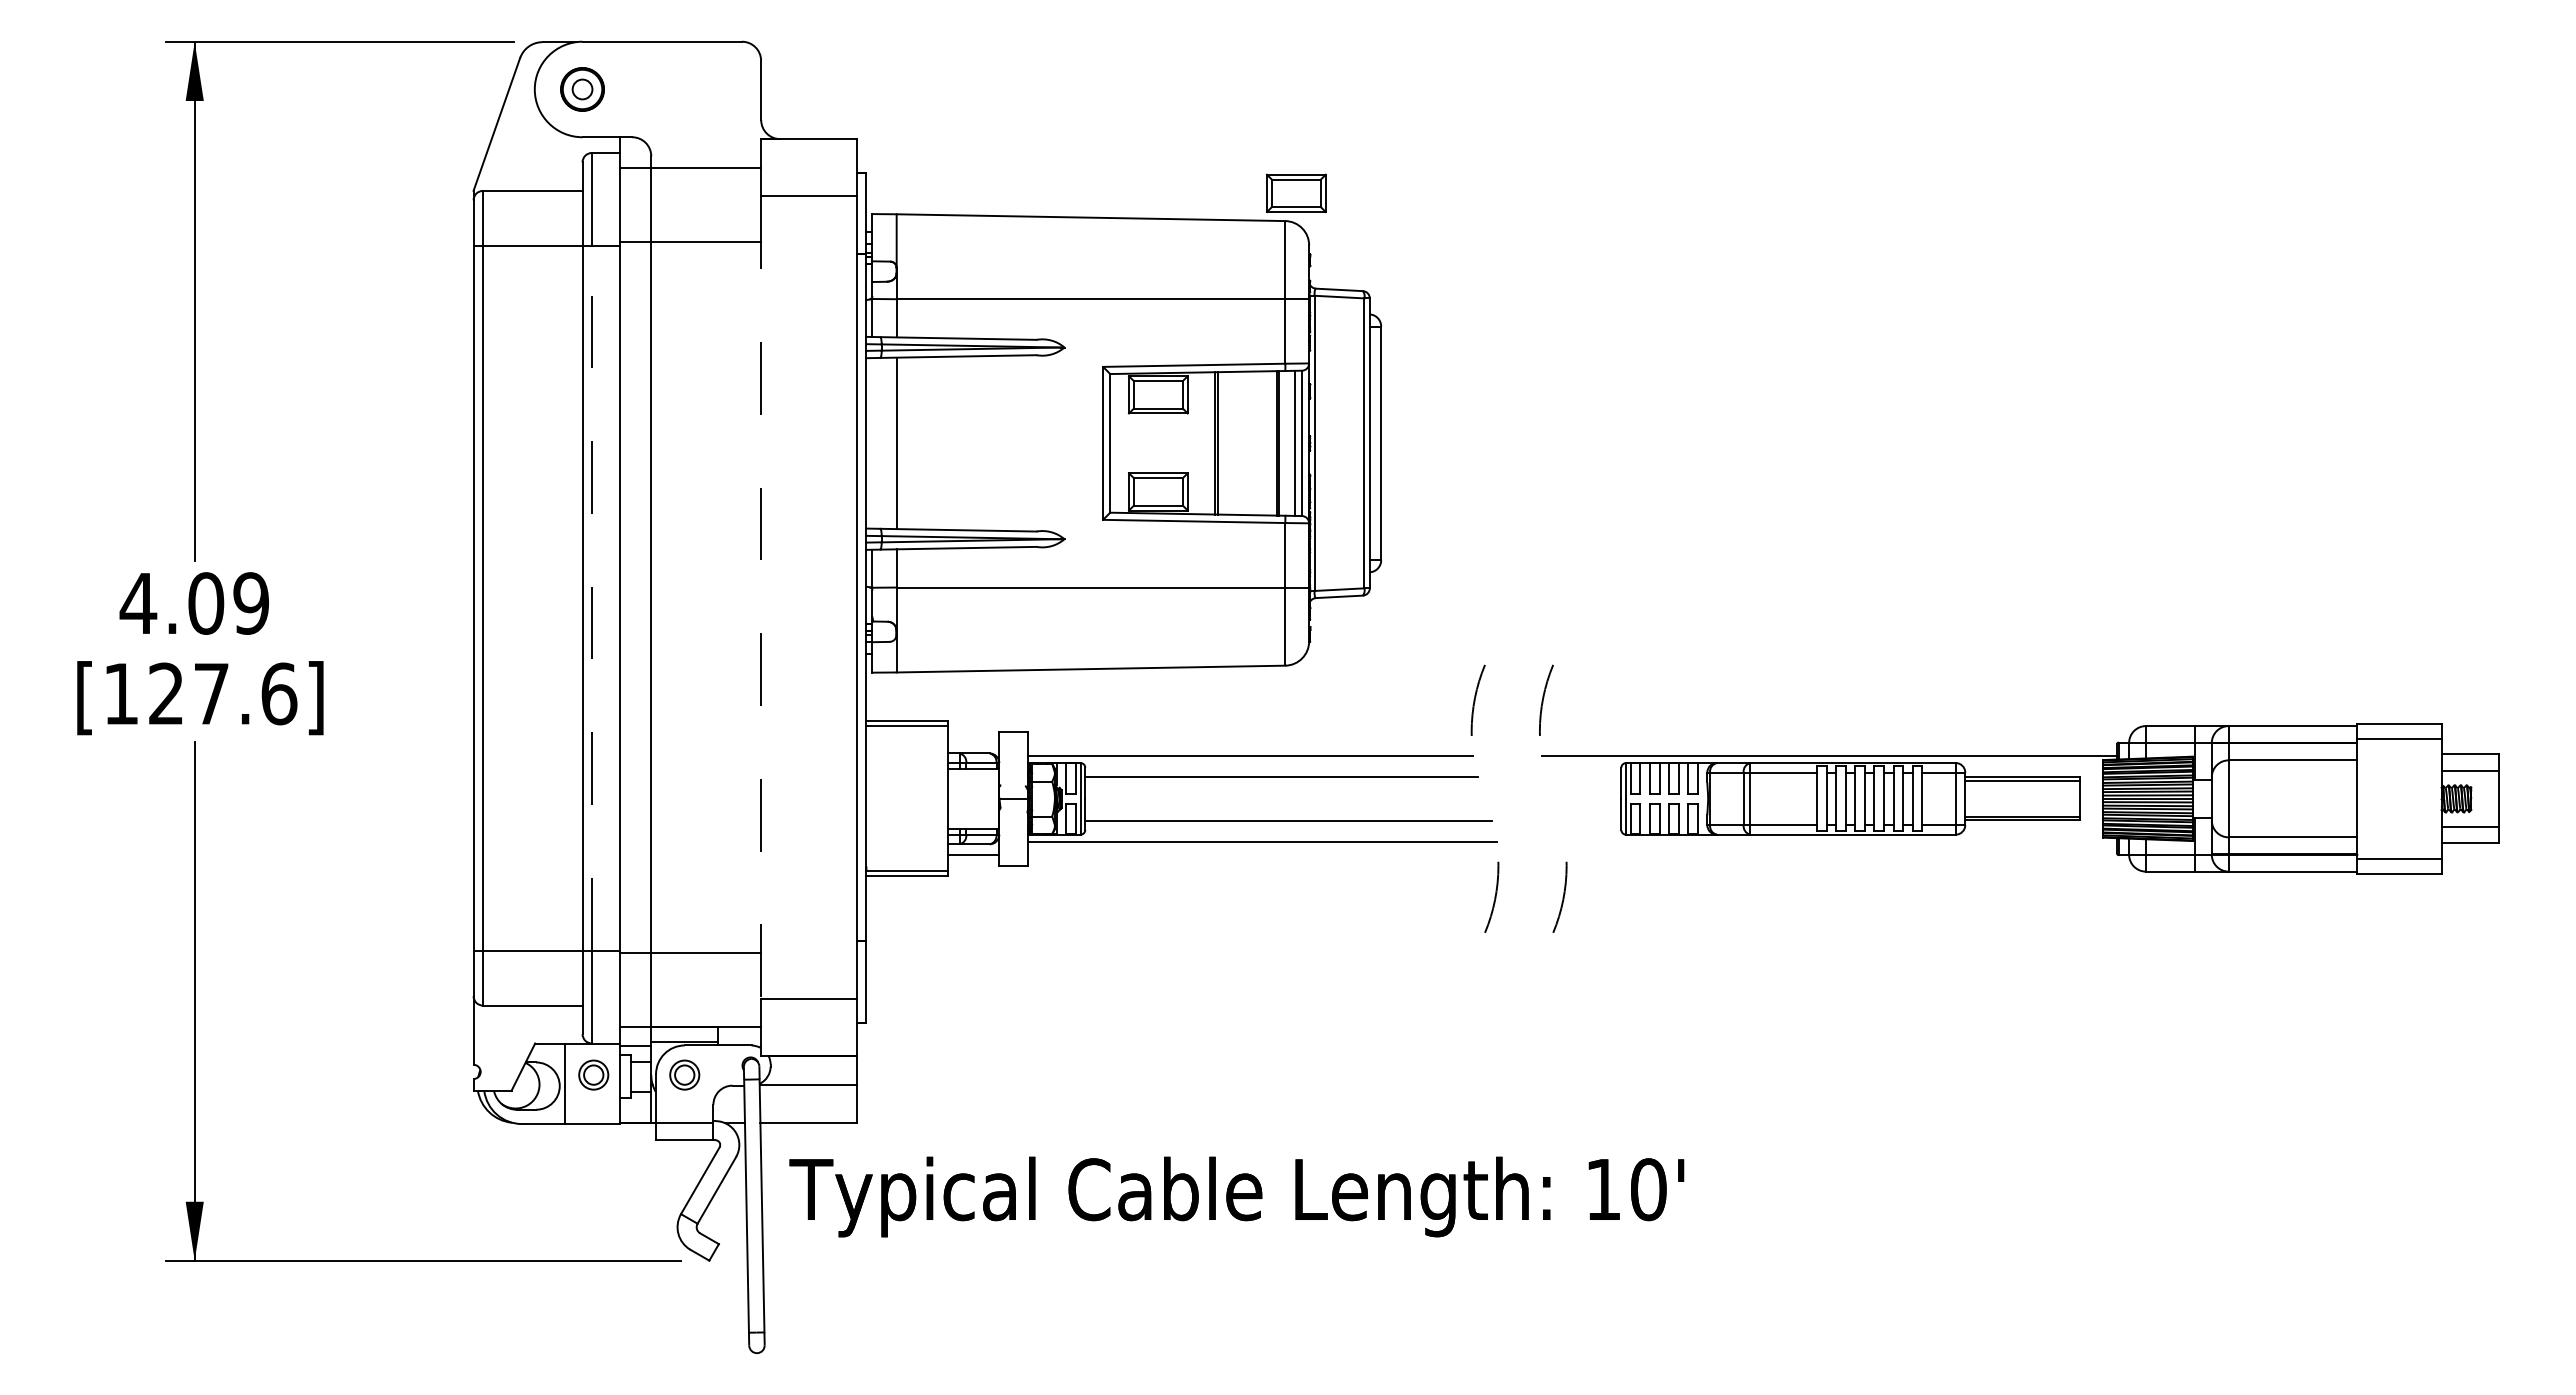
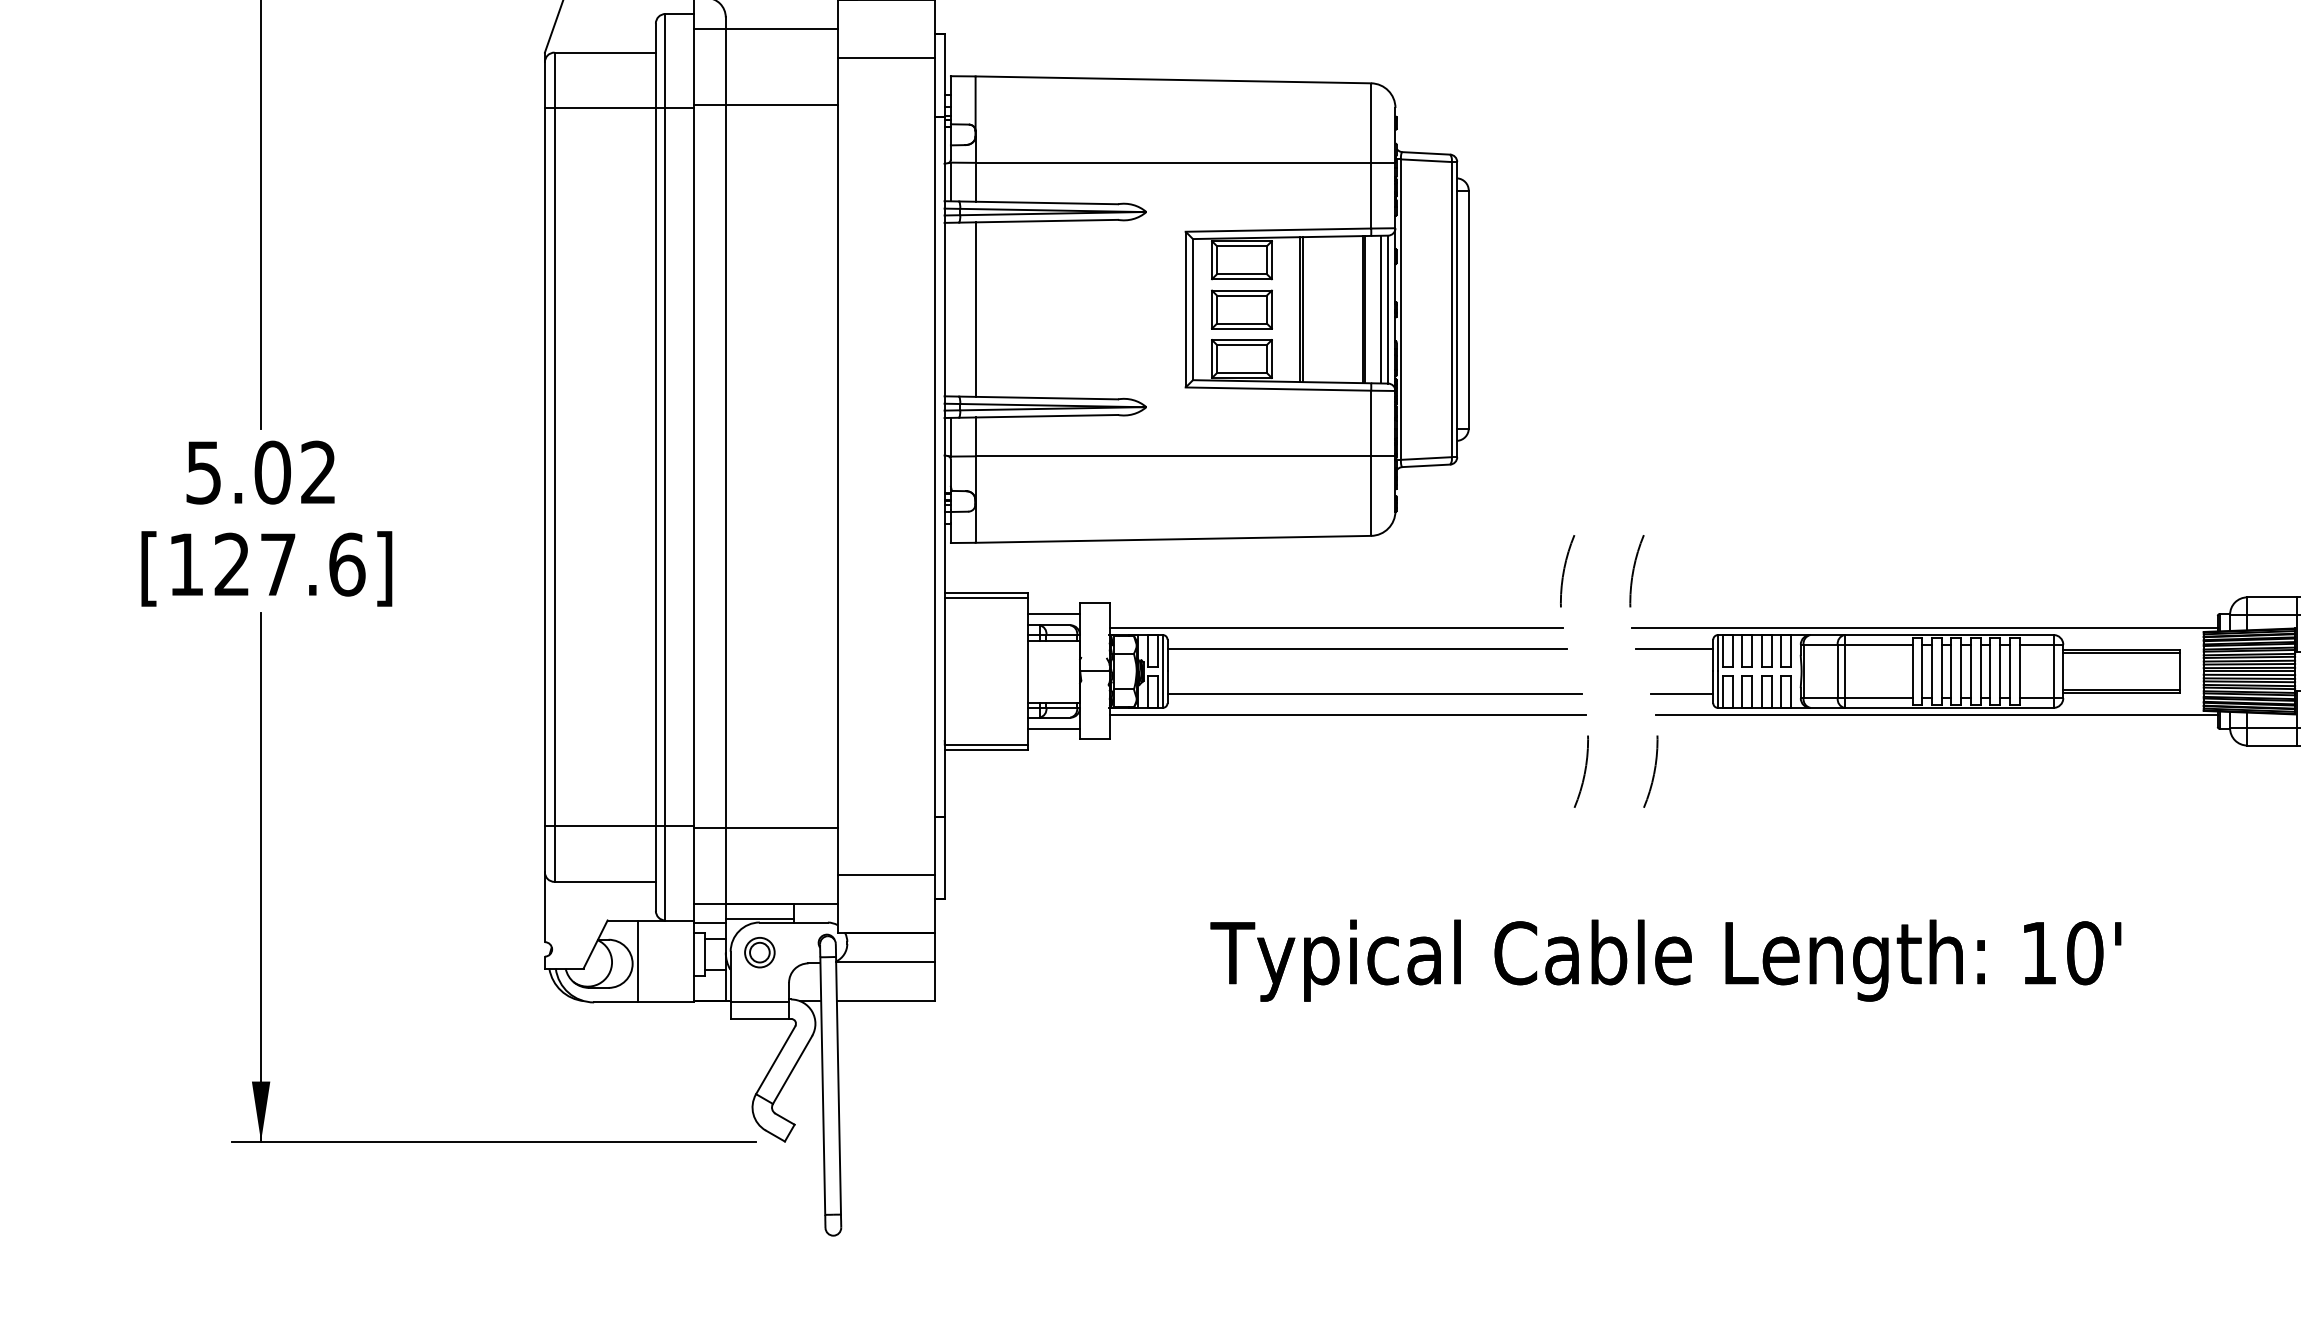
part: (1296, 193) -> (1242, 309), moved
line: (592, 597) -> (665, 466), dashed -> solid
line: (761, 598) -> (837, 467), dashed -> solid
text: (193, 603) -> (259, 472), 4.09 -> 5.02
line: (973, 742) -> (1053, 614), added
line: (1583, 777) -> (1674, 649), added
line: (1590, 820) -> (1681, 693), added
line: (1840, 841) -> (1936, 714), added
part: (593, 1074) -> (666, 952), removed
text: (1236, 1196) -> (1665, 960), moved

